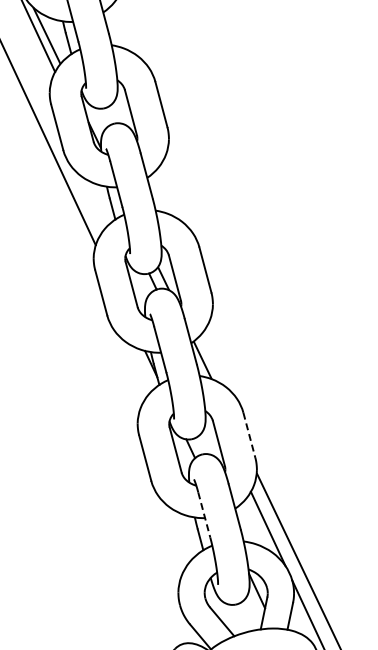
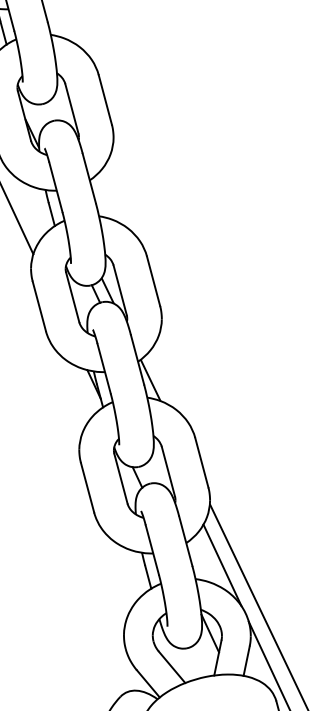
line: (249, 435) -> (201, 462), dashed -> solid
line: (204, 515) -> (152, 550), dashed -> solid

